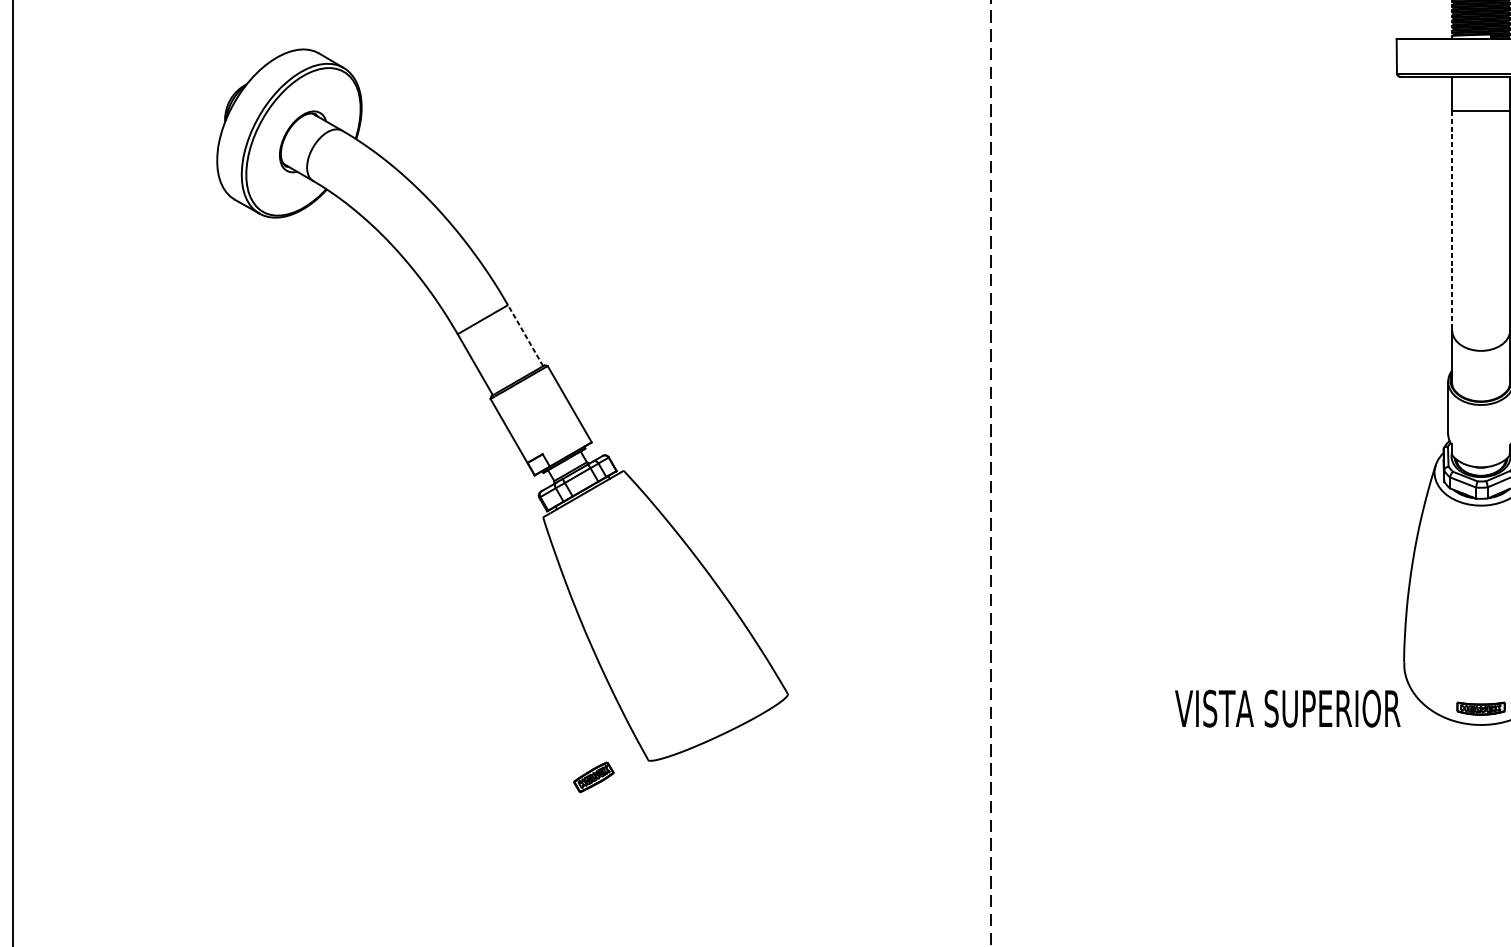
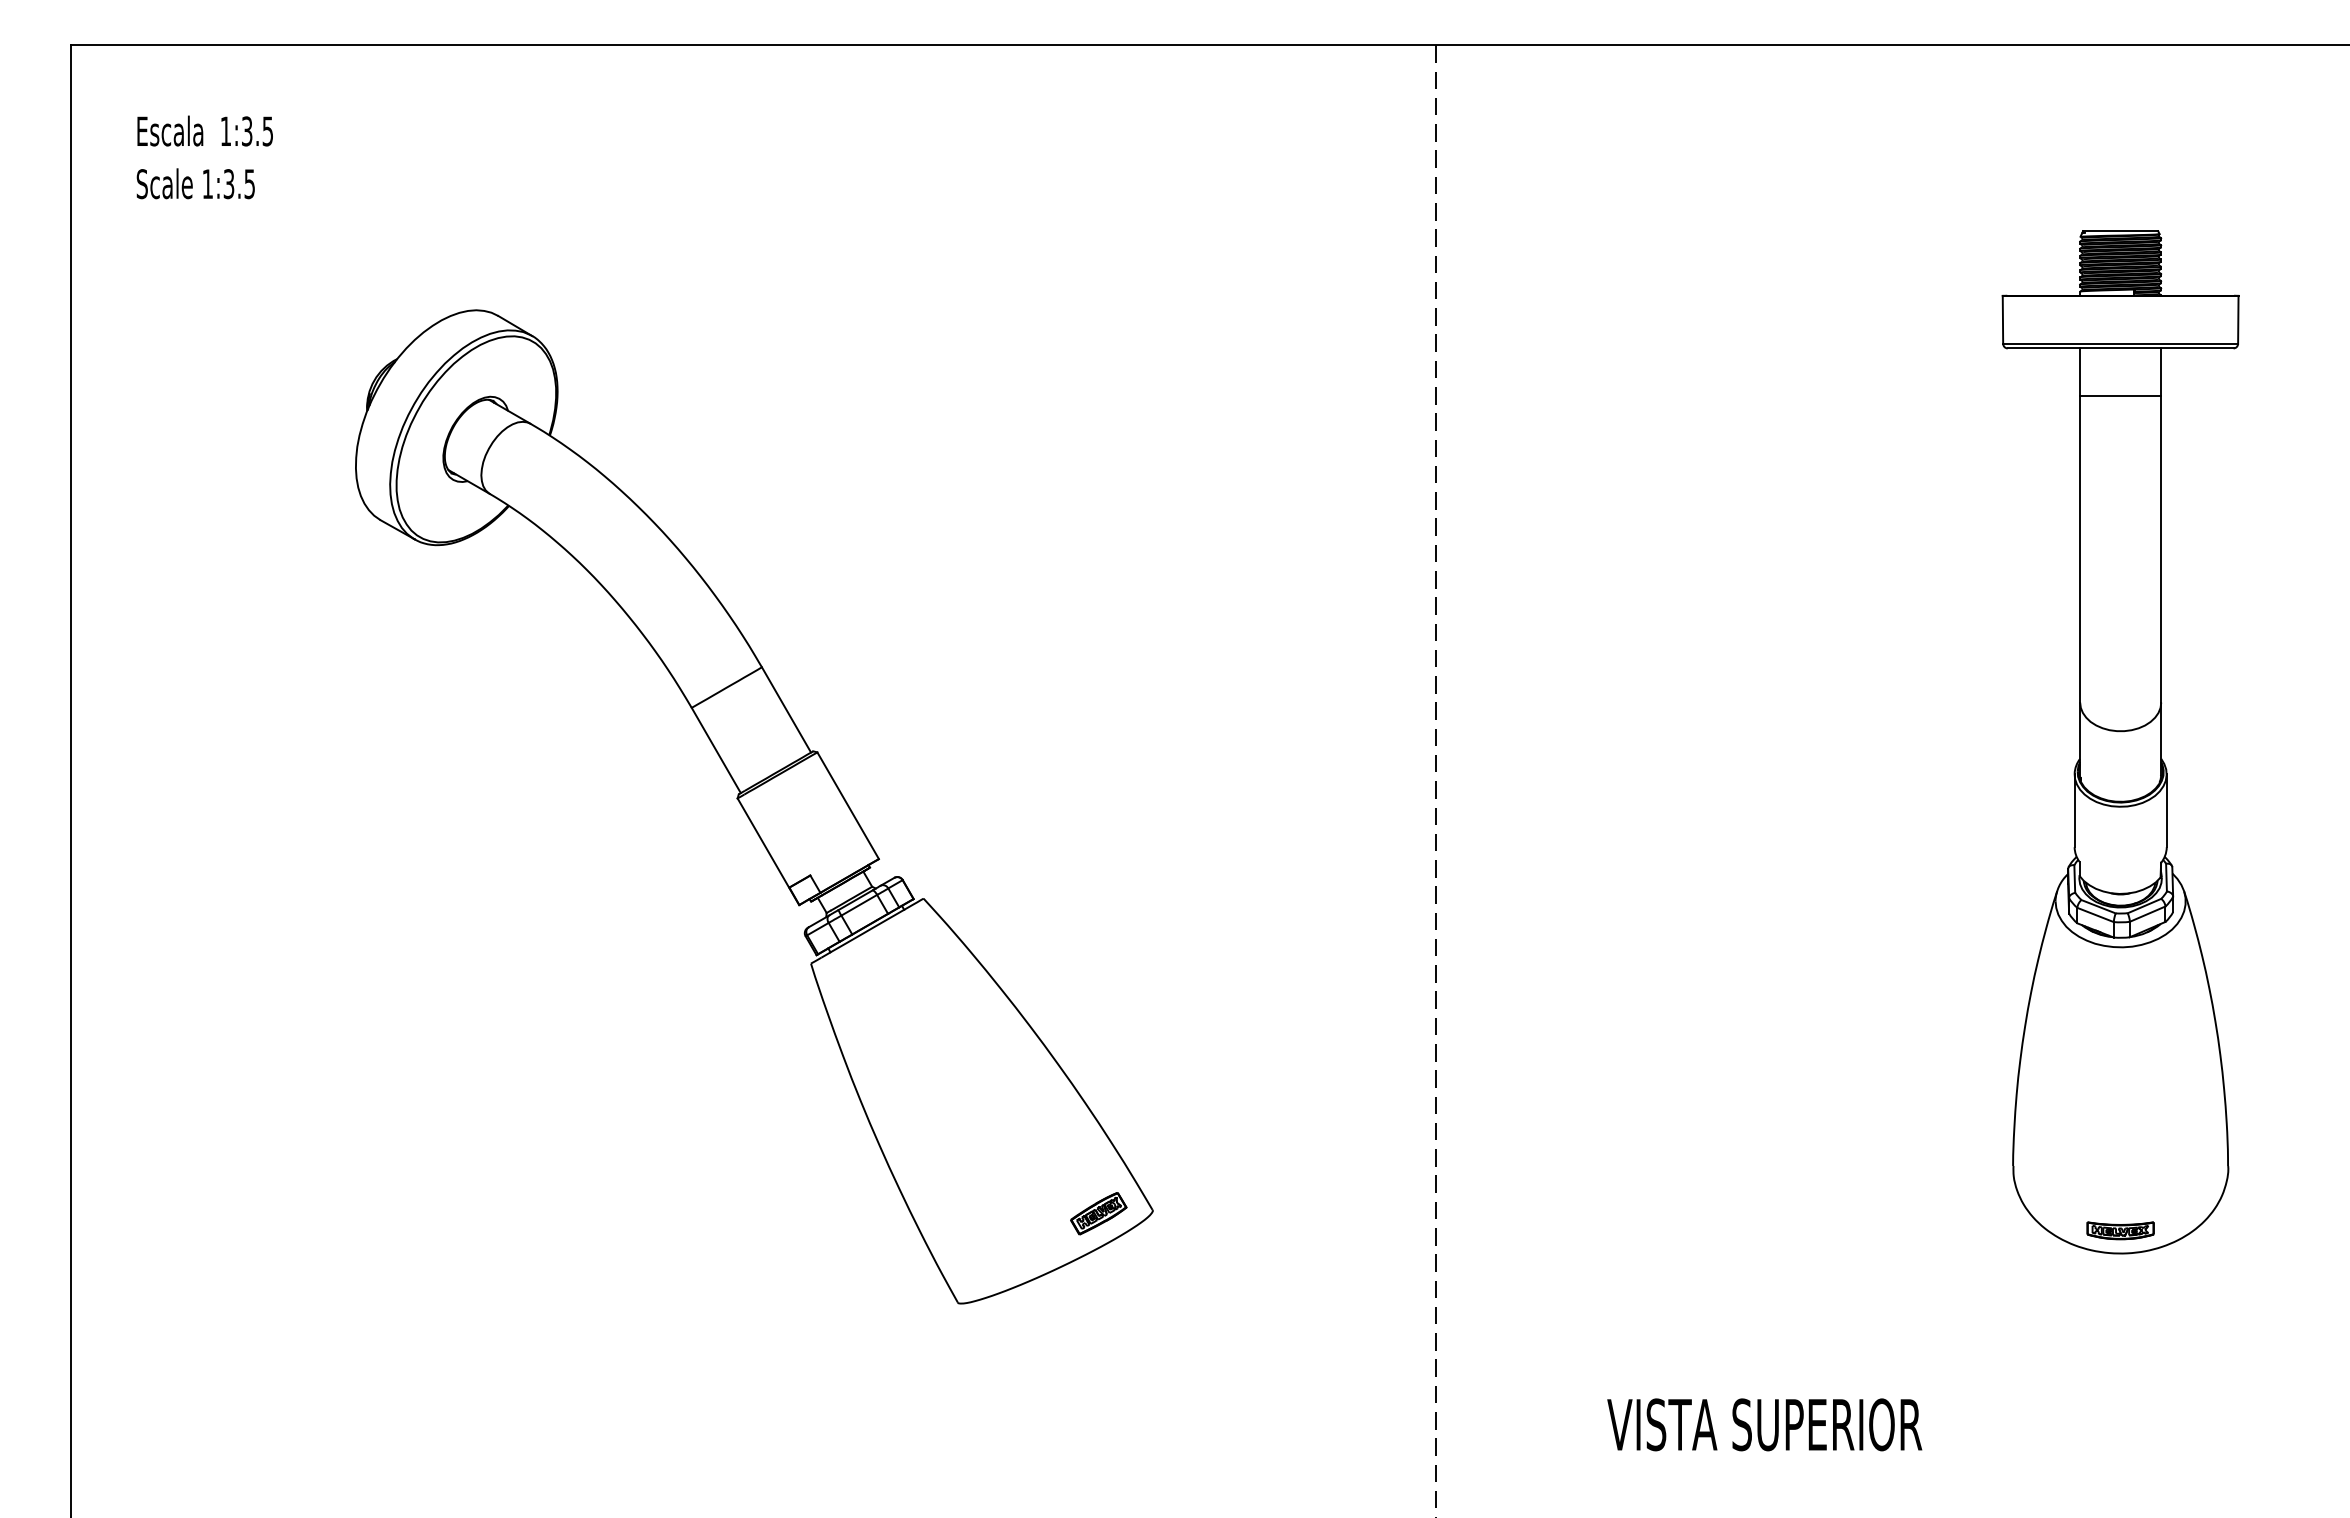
line: (1452, 220) -> (2080, 549), dashed -> solid
line: (525, 335) -> (786, 709), dashed -> solid
text: (1287, 708) -> (1764, 1424), moved
part: (593, 777) -> (1098, 1213), moved

